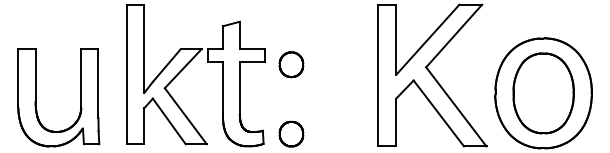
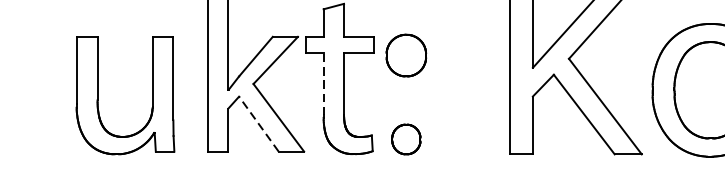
part: (291, 64) -> (406, 55), size x1.4
line: (222, 88) -> (323, 84), solid -> dashed
line: (169, 121) -> (259, 124), solid -> dashed

